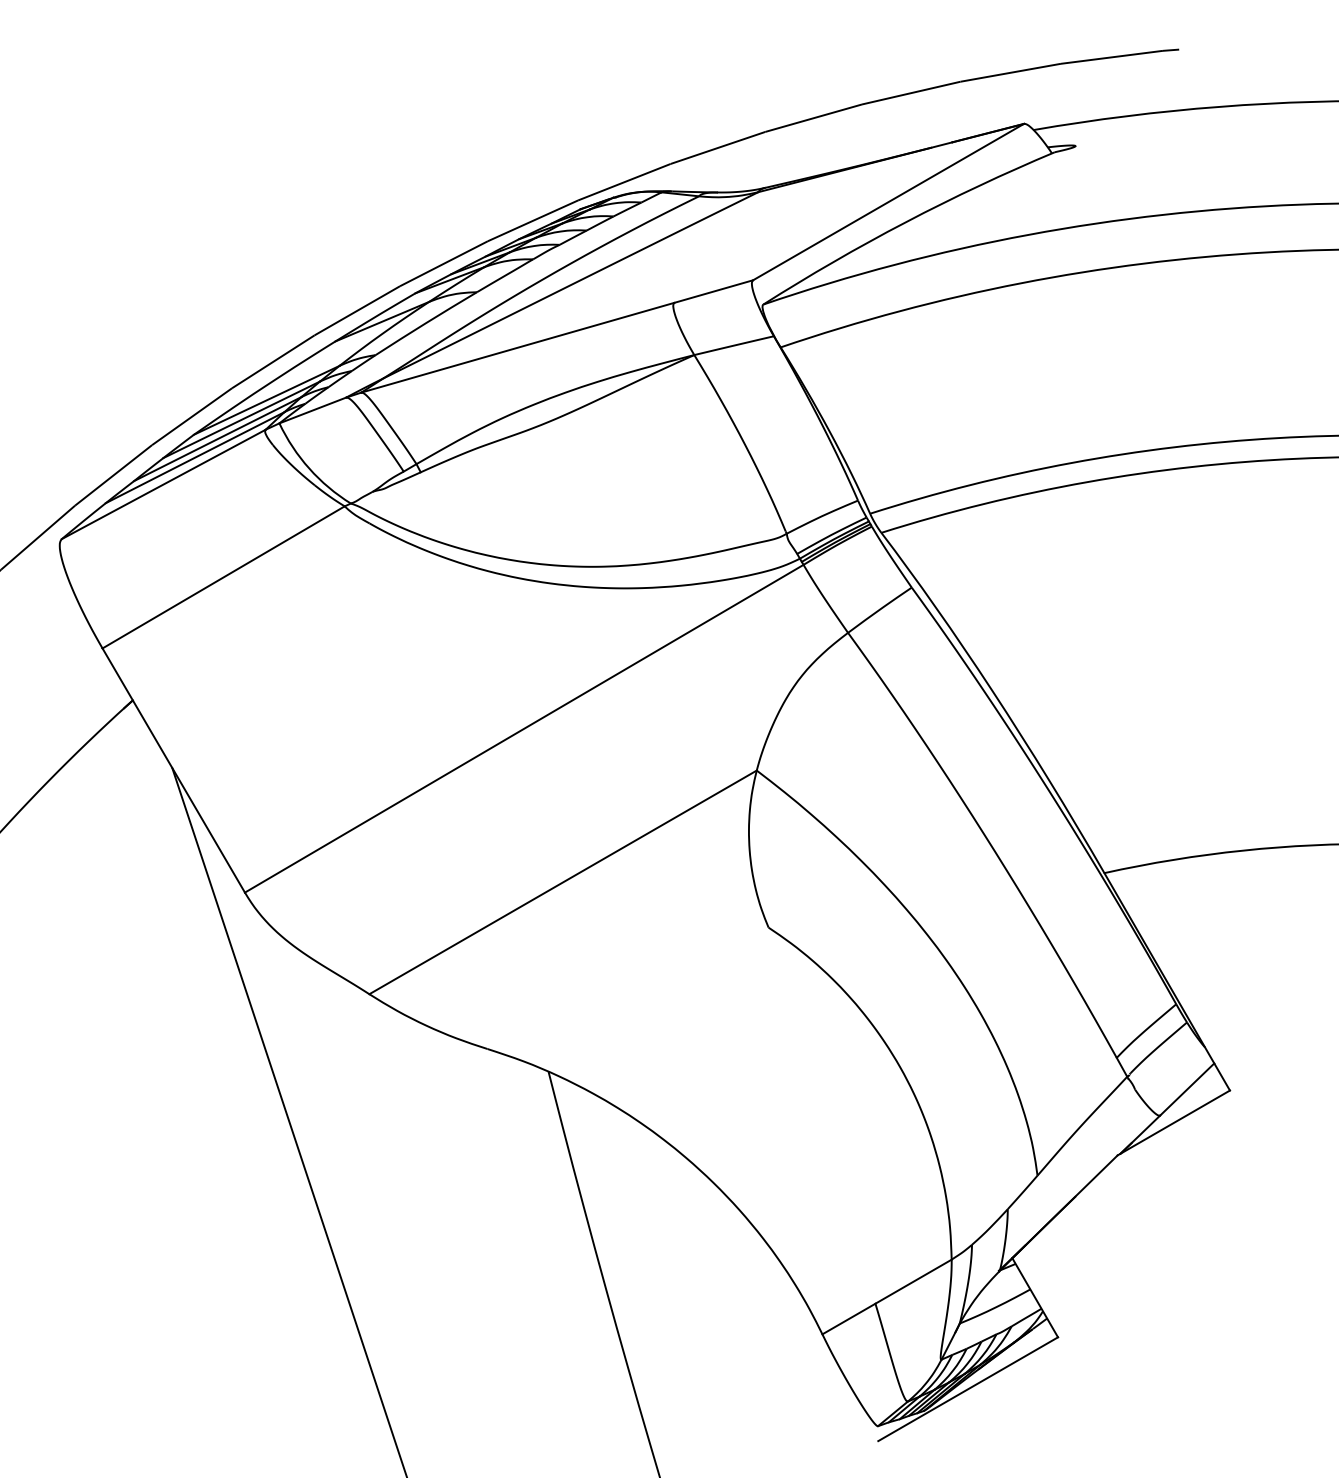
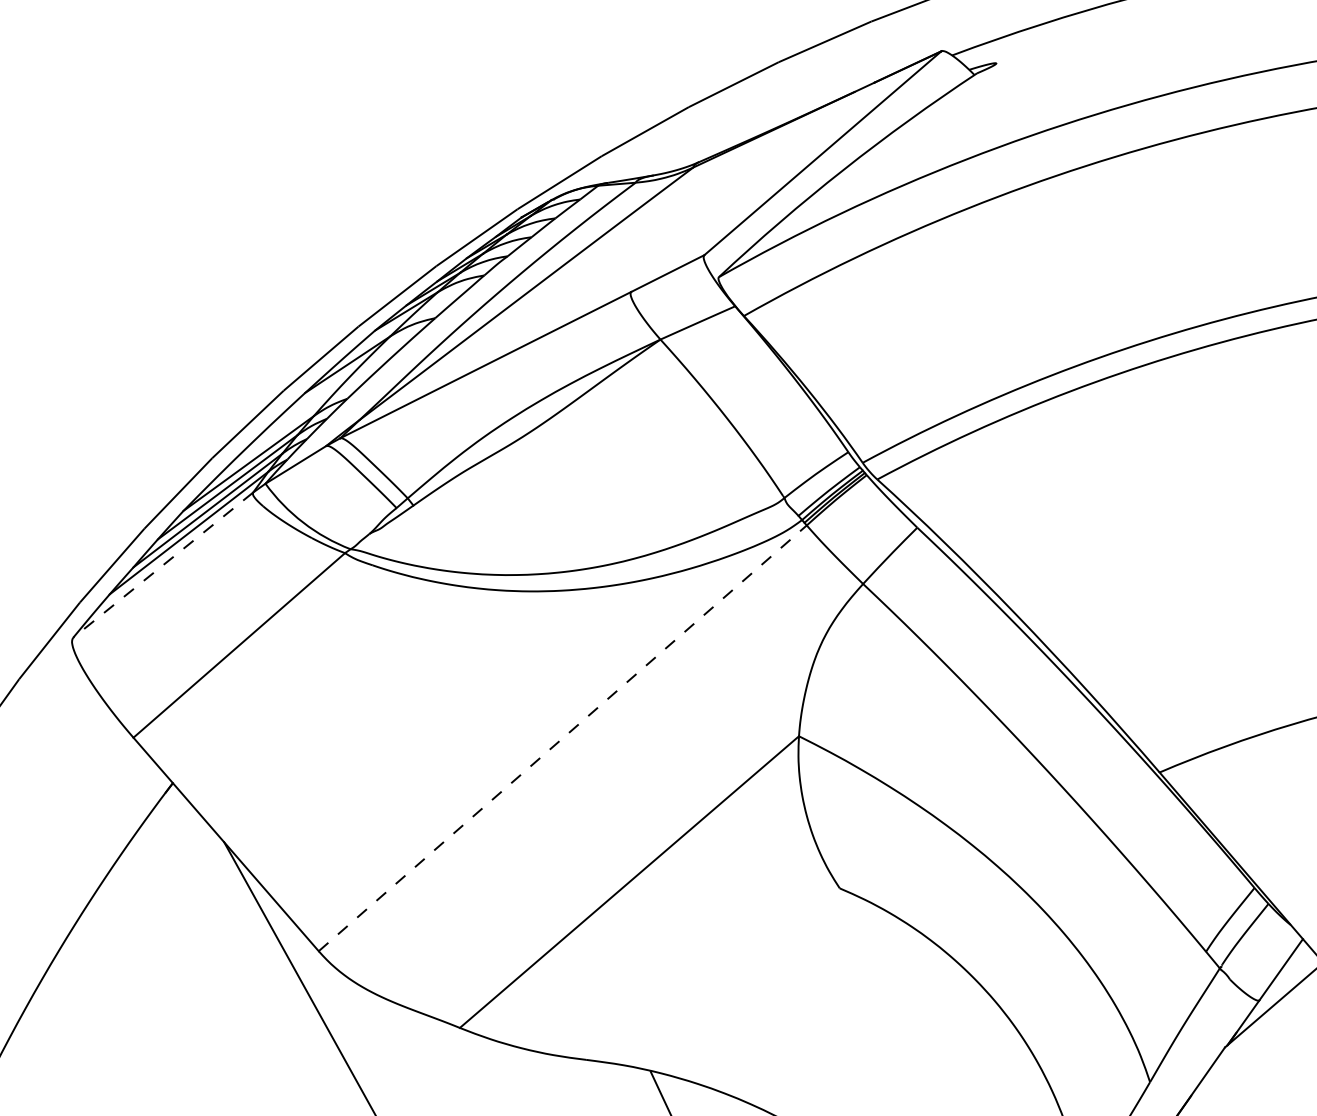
line: (163, 484) -> (162, 565), solid -> dashed
line: (524, 728) -> (562, 738), solid -> dashed

